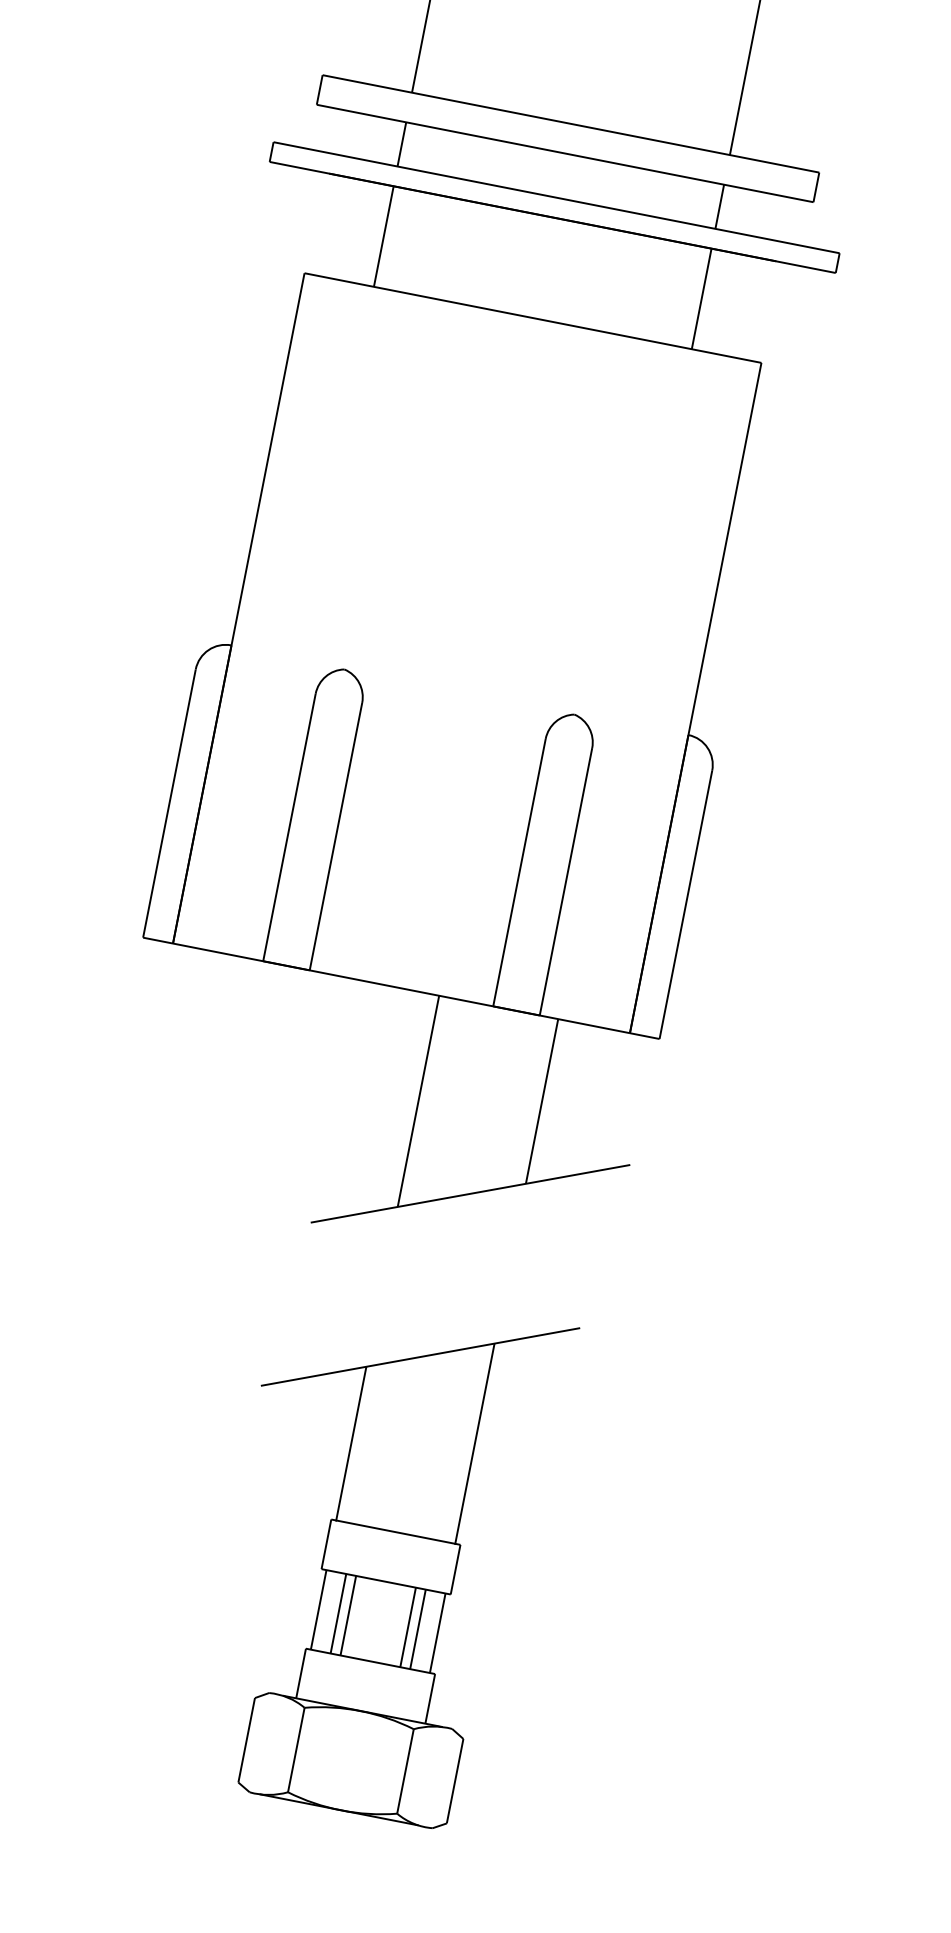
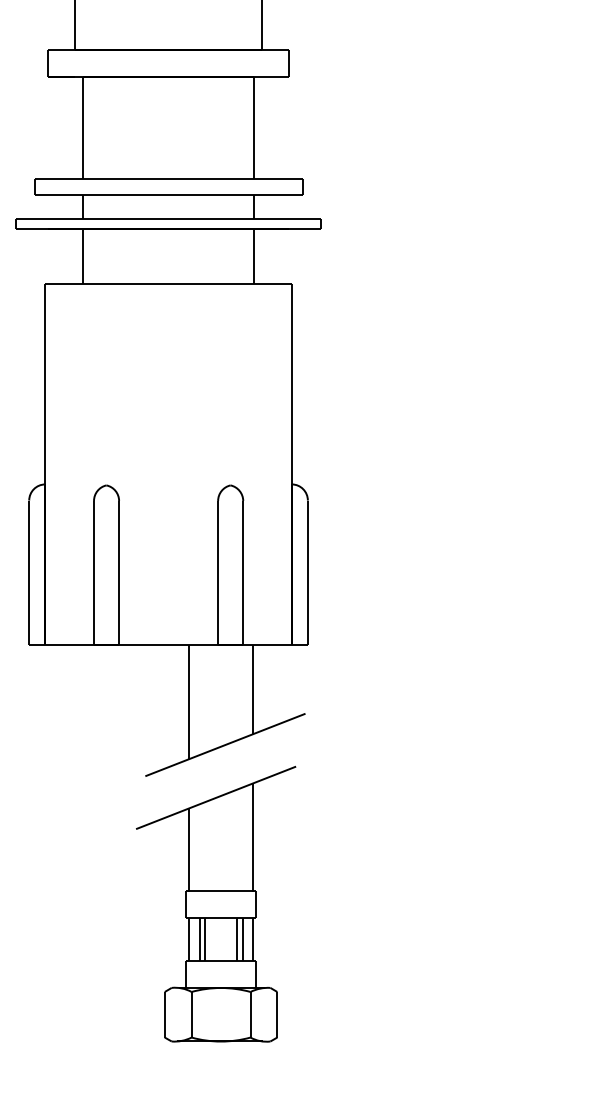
part: (382, 1554) -> (216, 904), moved

